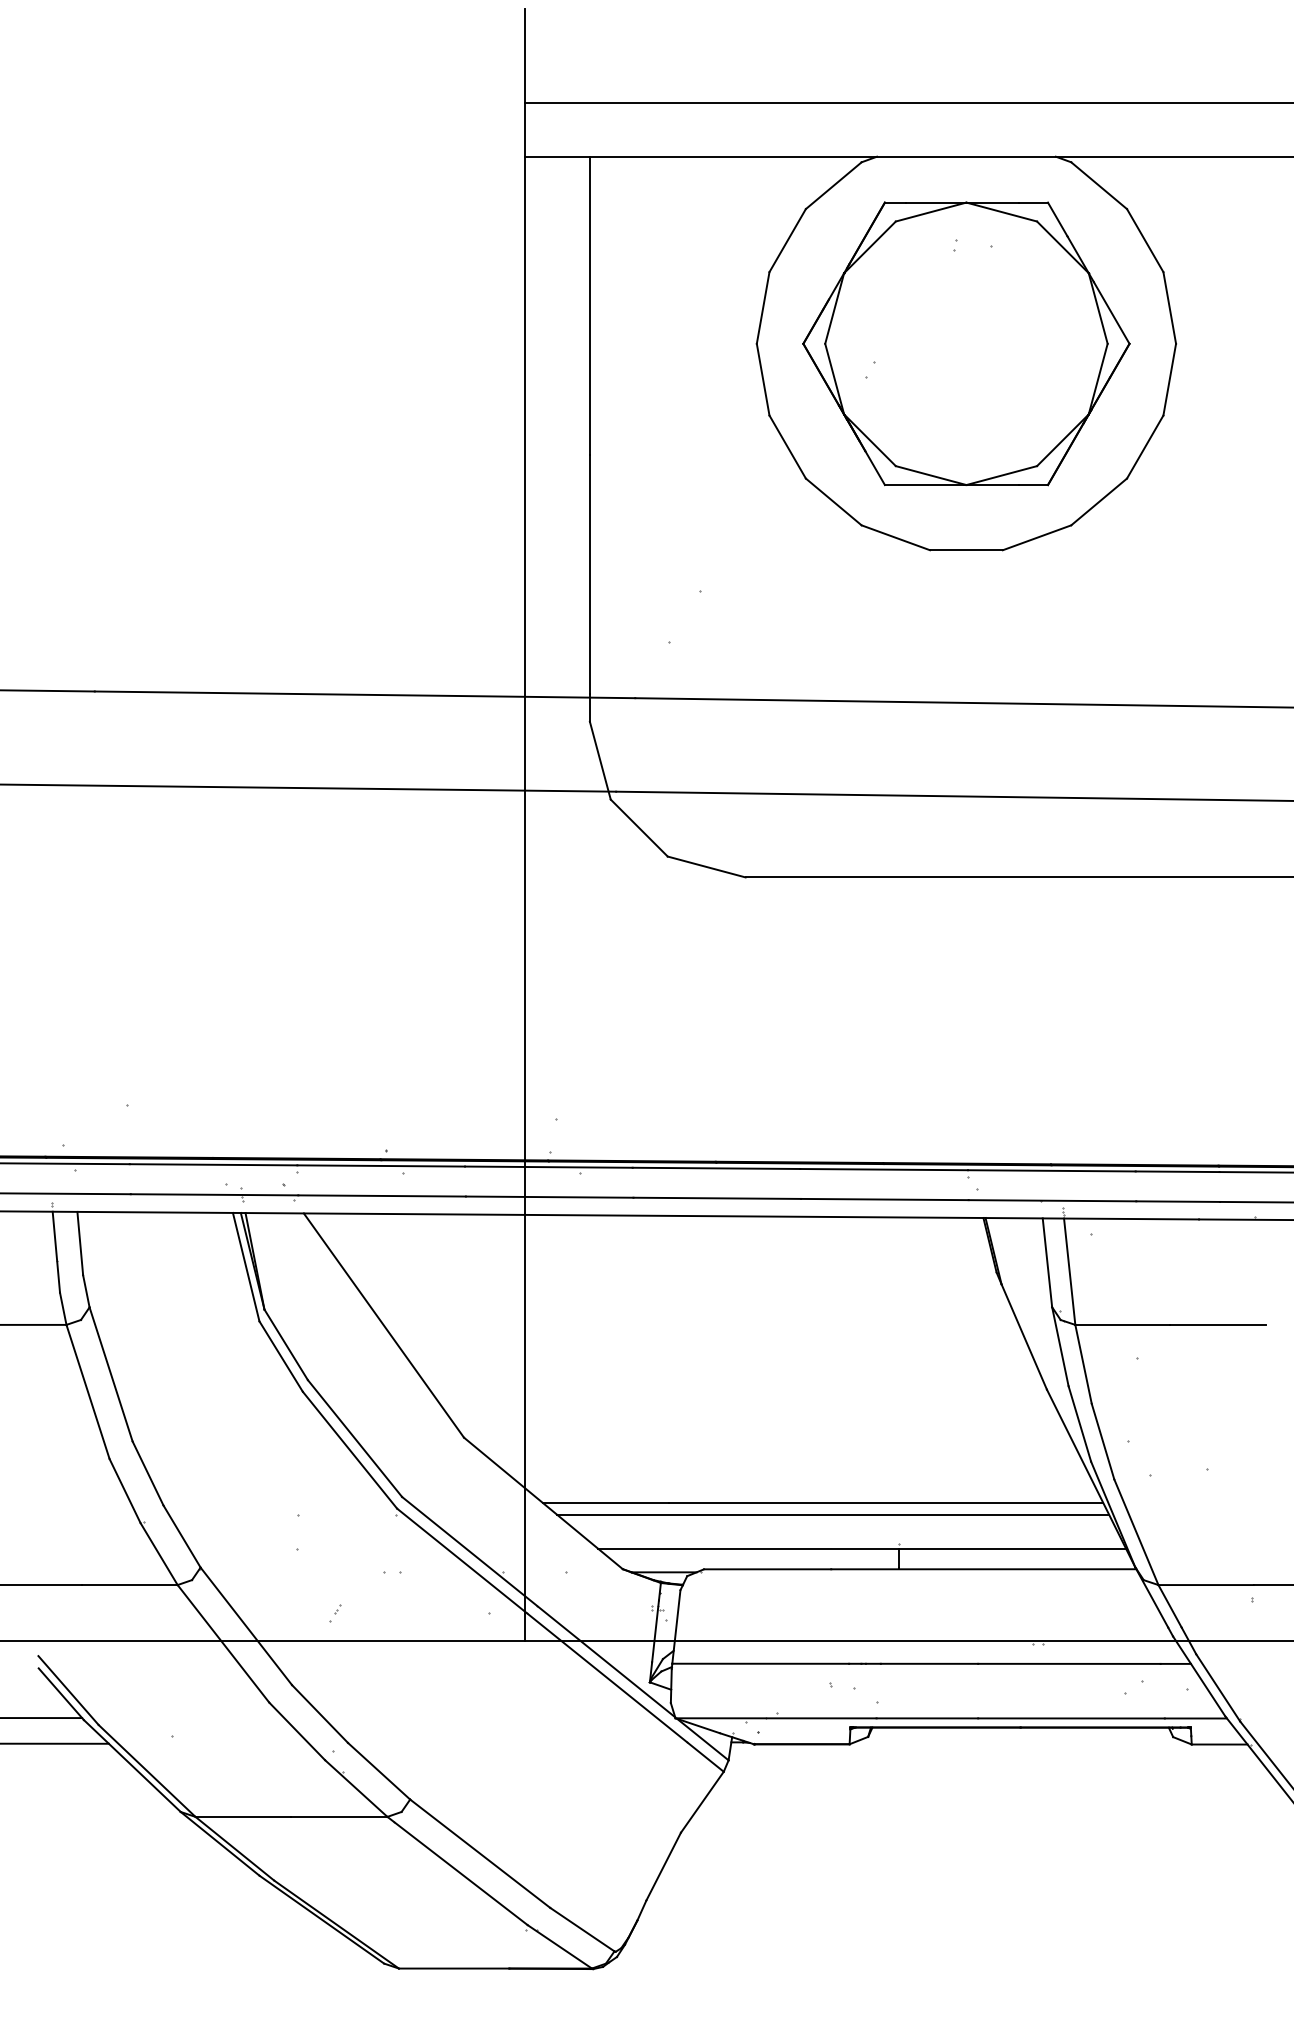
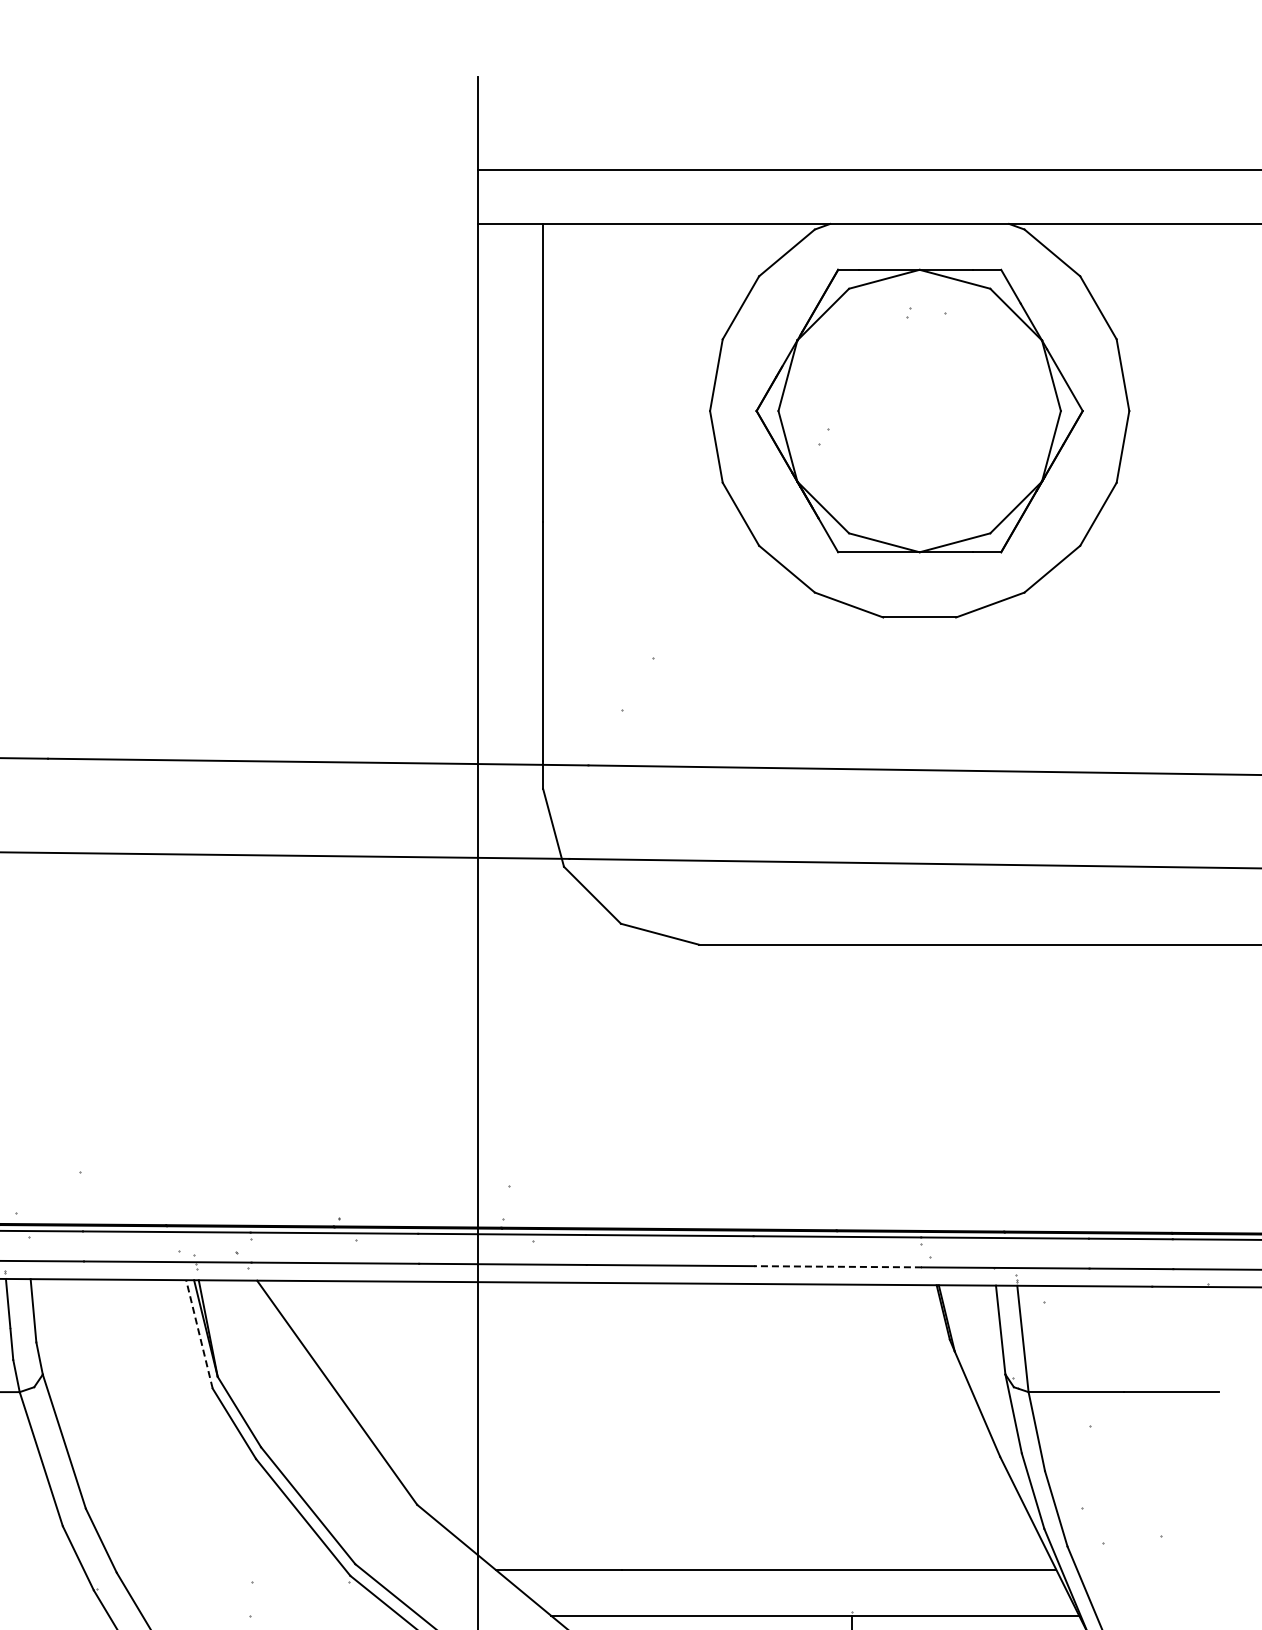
line: (884, 1199) -> (837, 1266), solid -> dashed
line: (246, 1267) -> (199, 1334), solid -> dashed
line: (832, 1514) -> (785, 1581), removed

